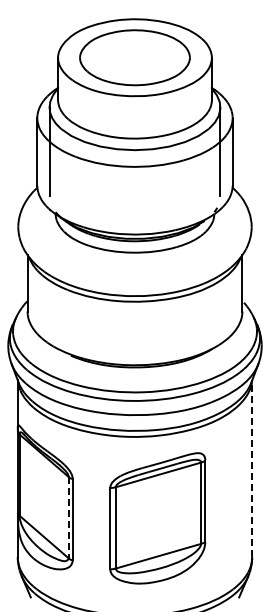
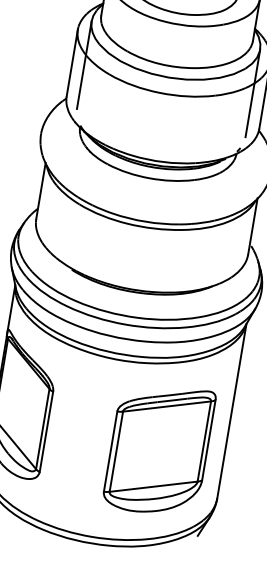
line: (252, 468) -> (232, 410), dashed -> solid
line: (68, 517) -> (42, 428), dashed -> solid
part: (157, 518) -> (158, 449), moved

